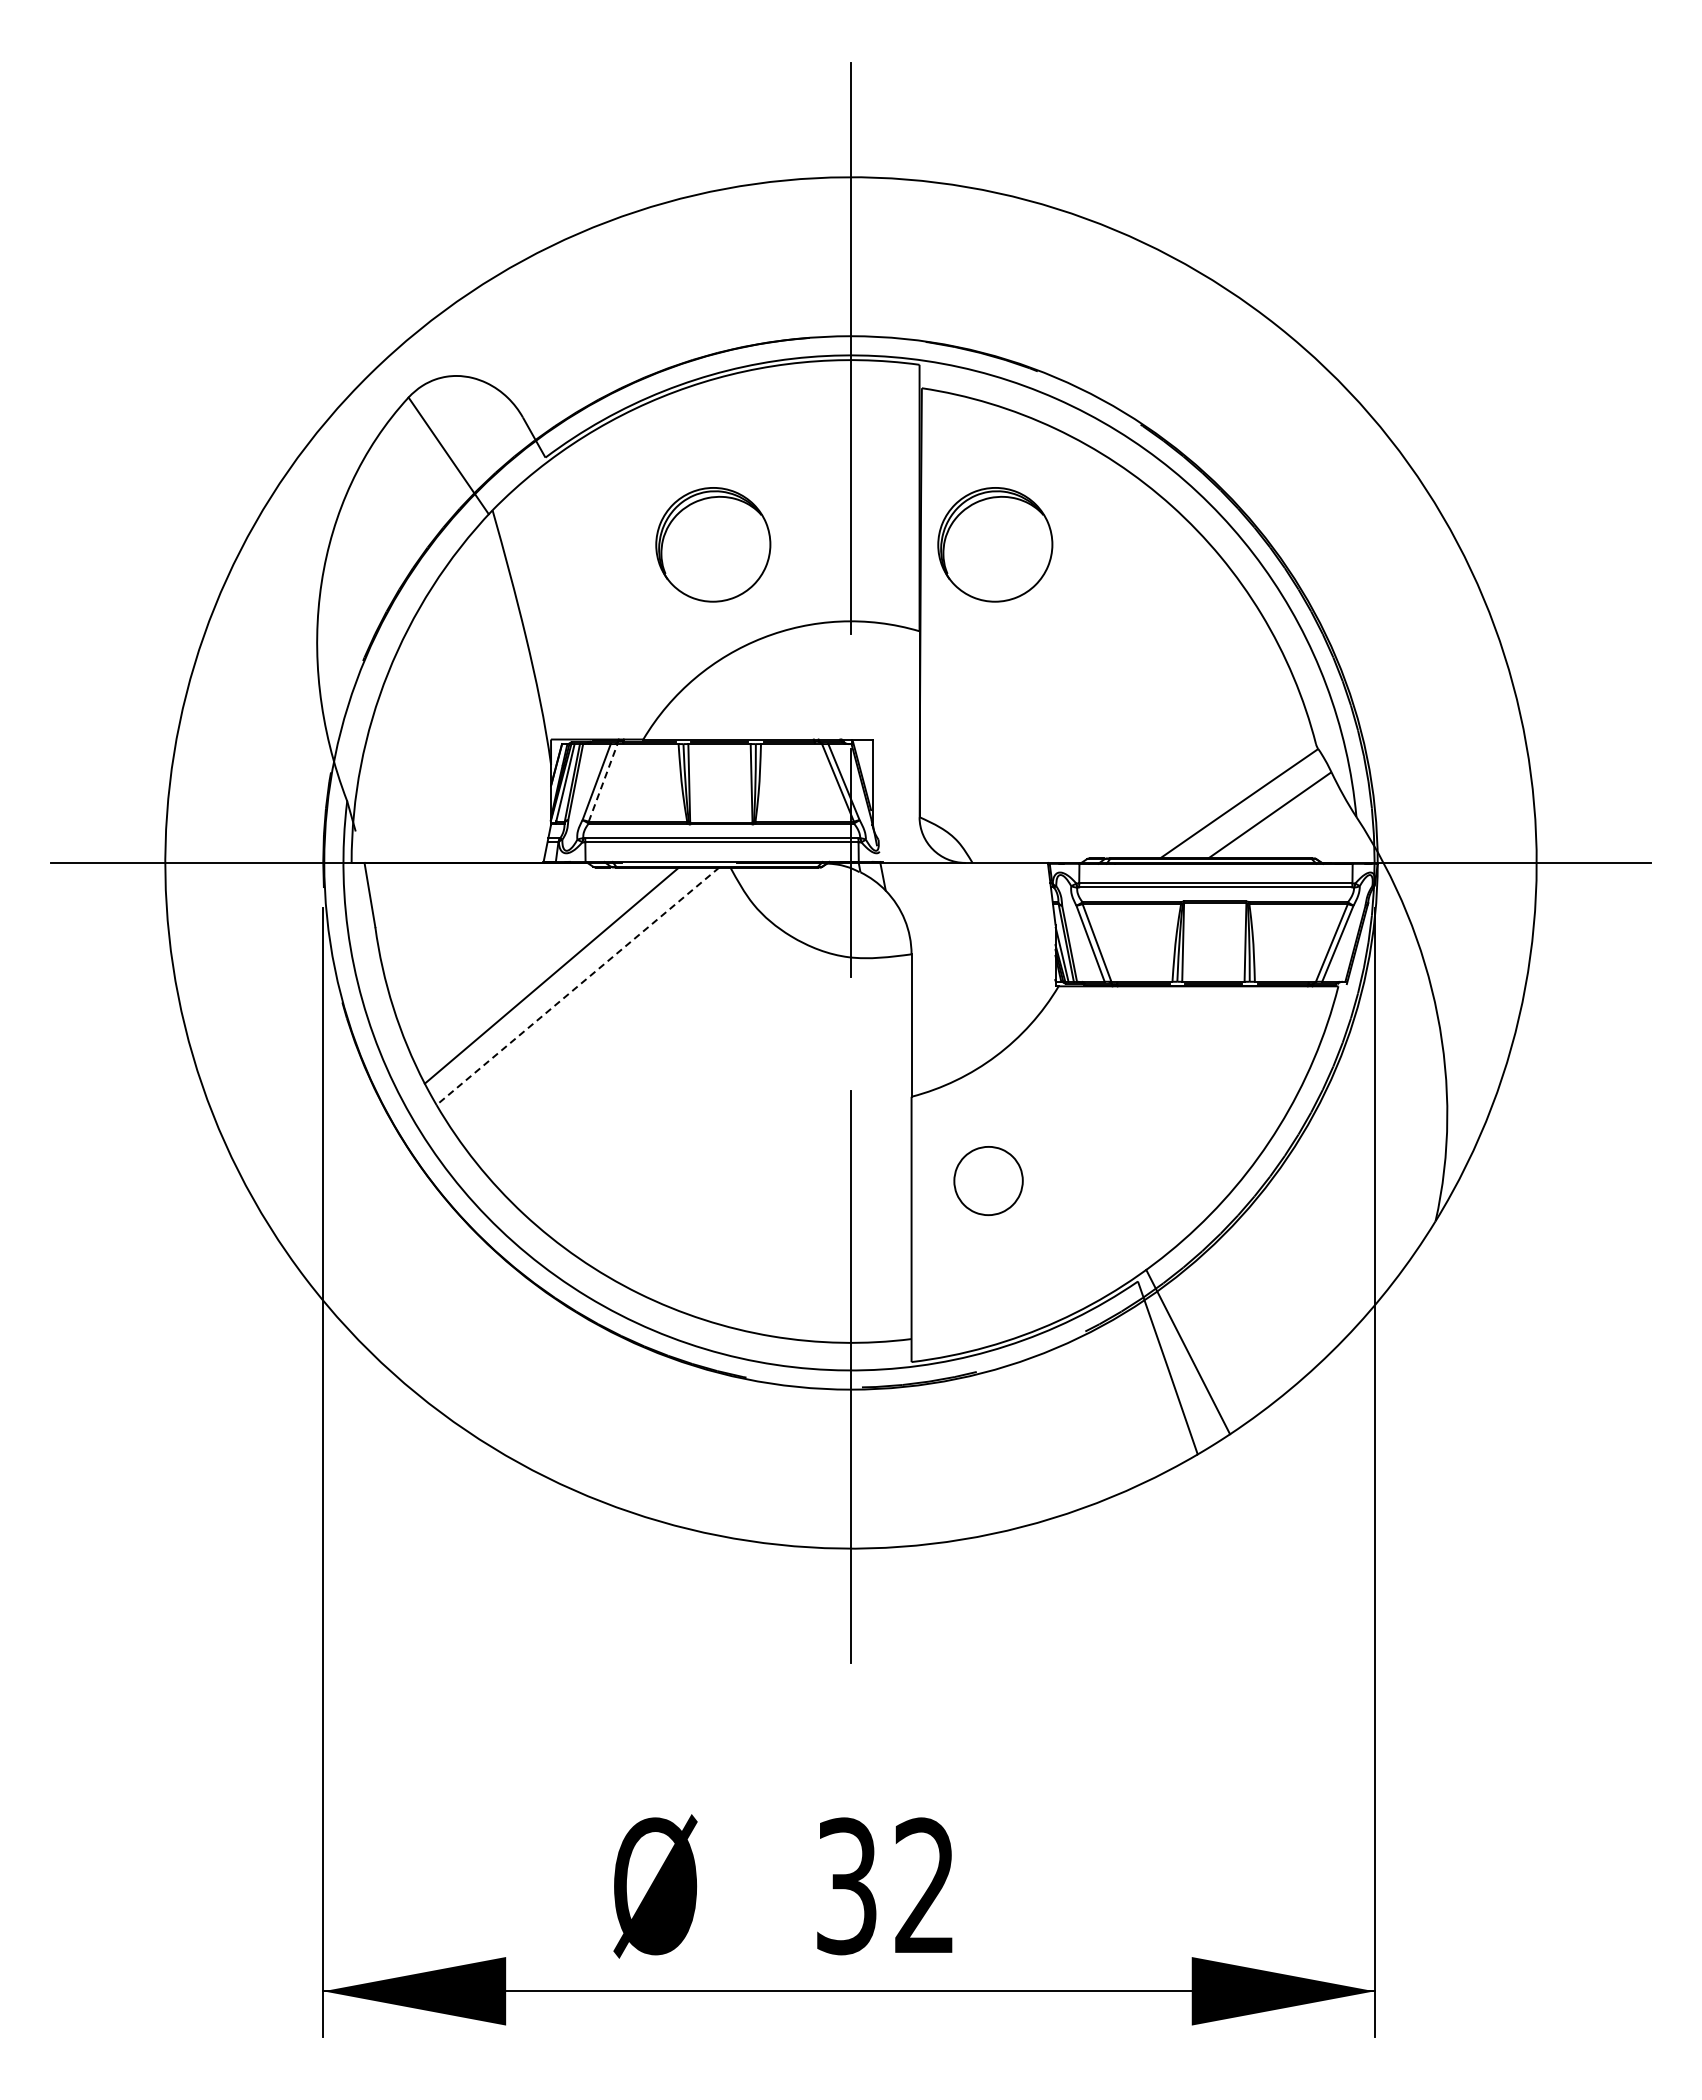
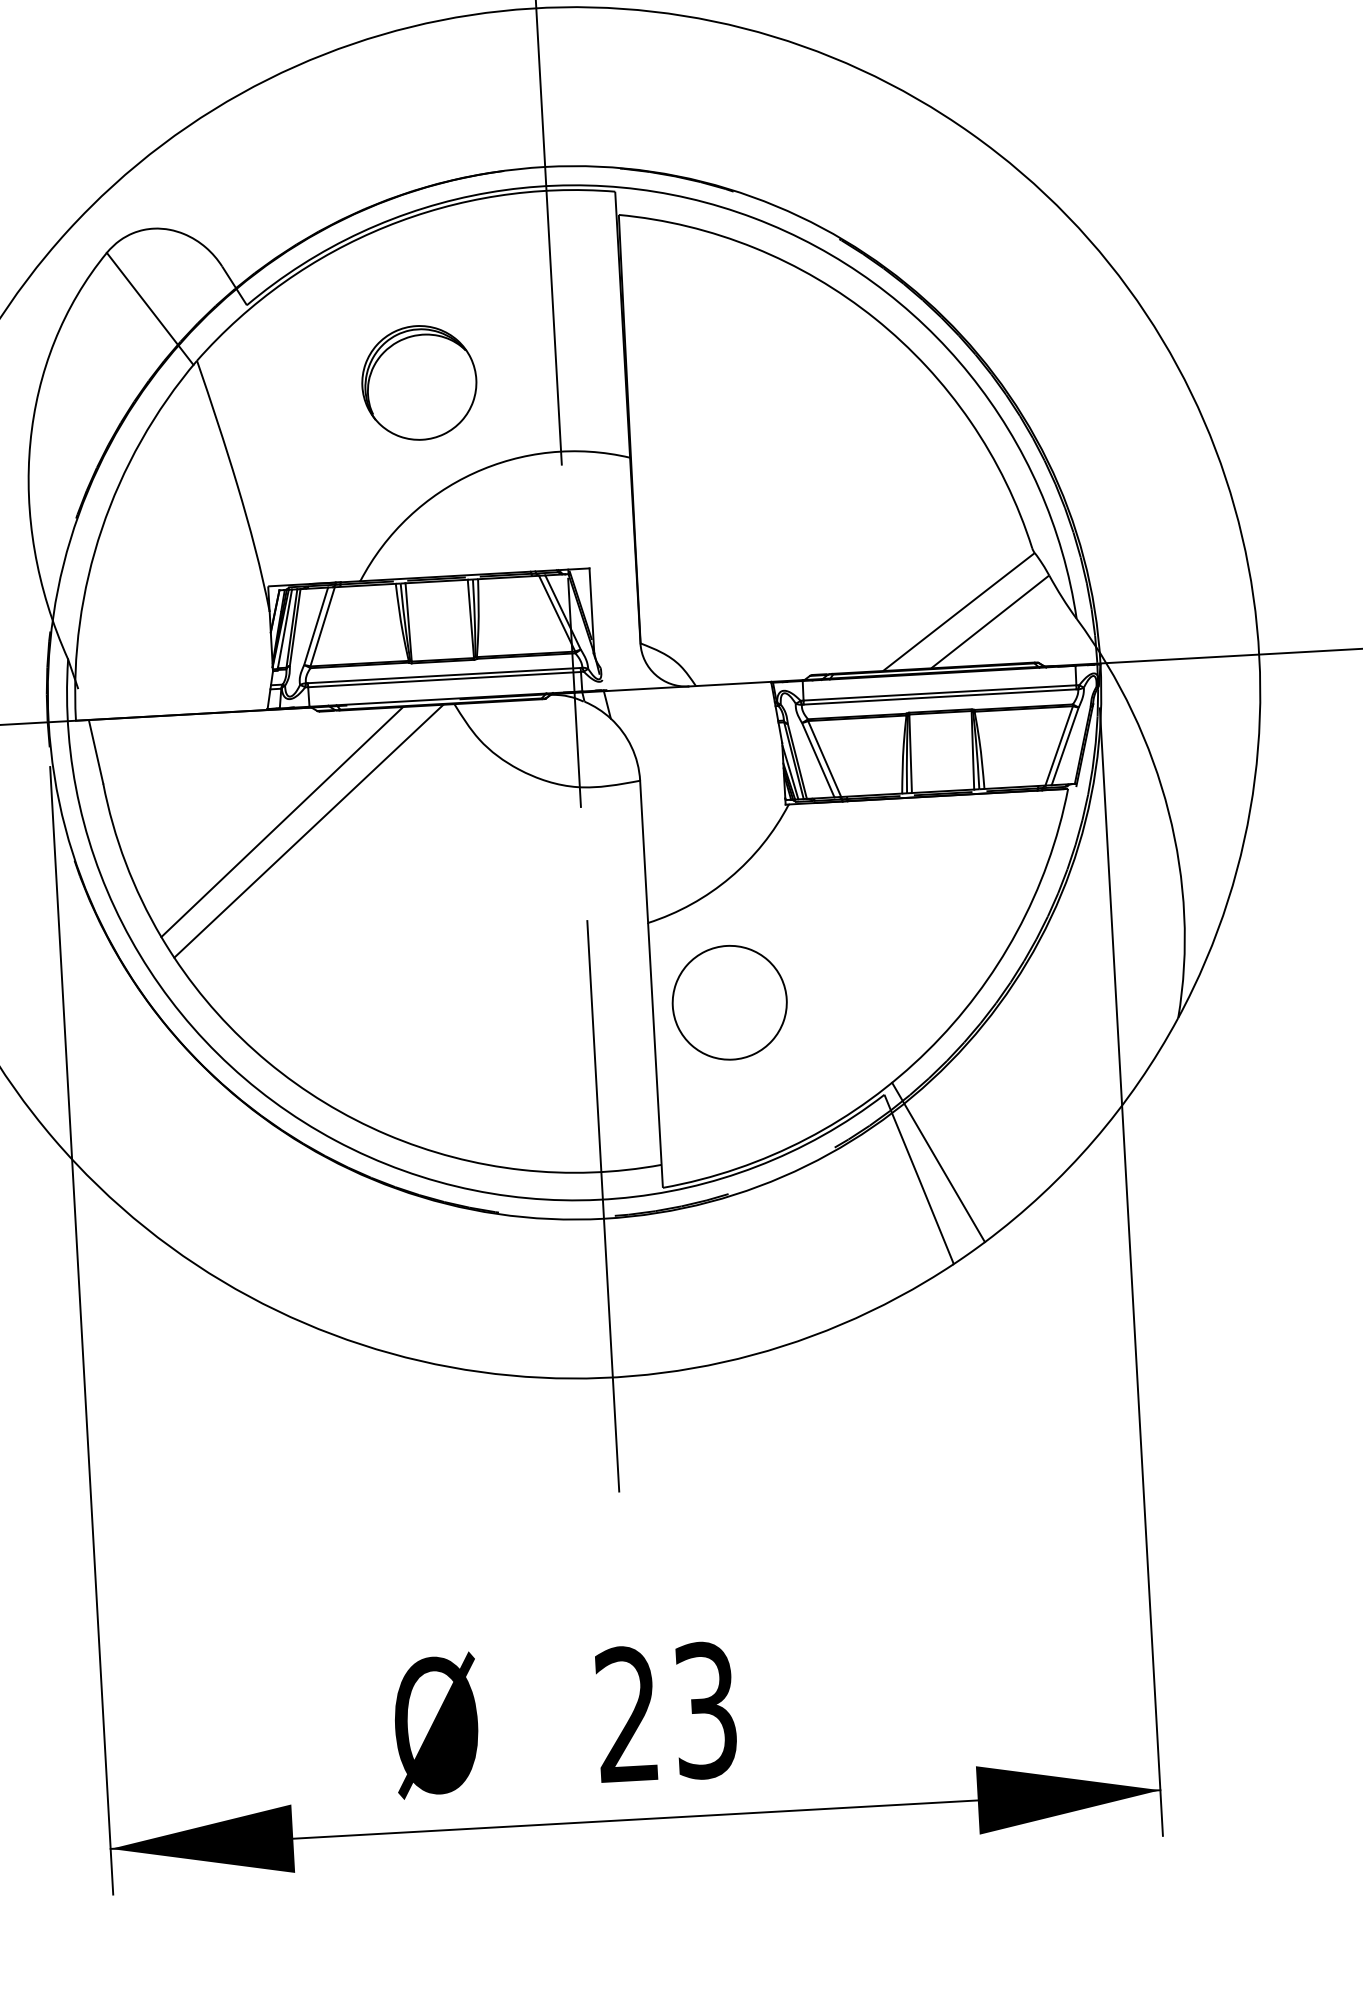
part: (995, 544) -> (701, 366), removed
line: (603, 782) -> (322, 626), dashed -> solid
line: (577, 986) -> (308, 831), dashed -> solid
part: (988, 1180) -> (729, 1002), size x1.67
text: (885, 1886) -> (666, 1712), 32 -> 23

